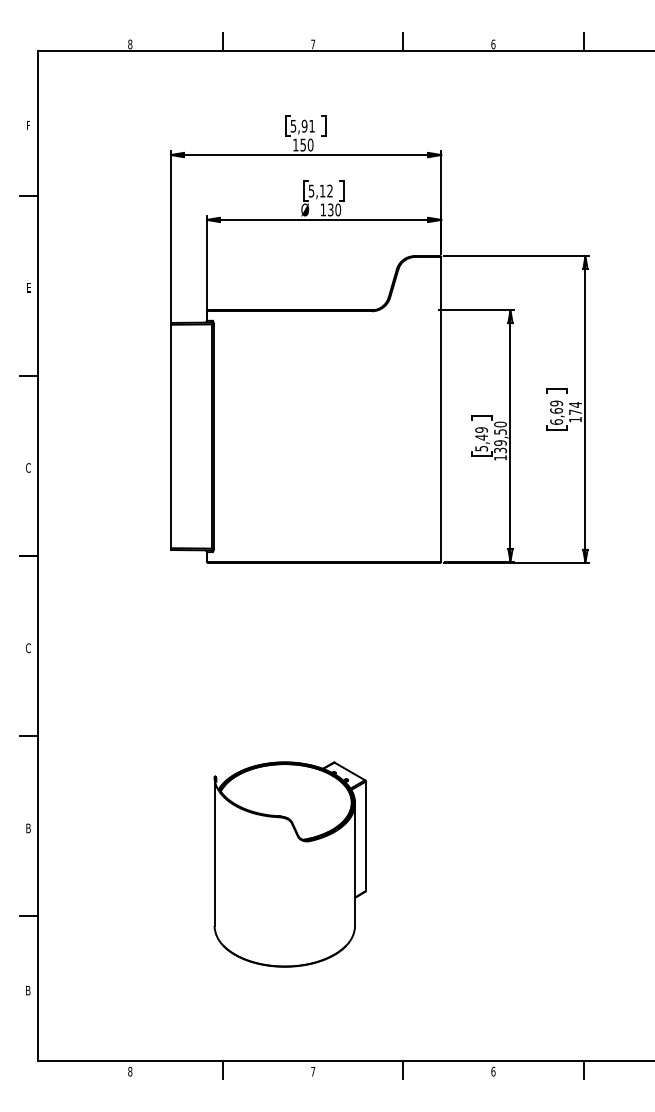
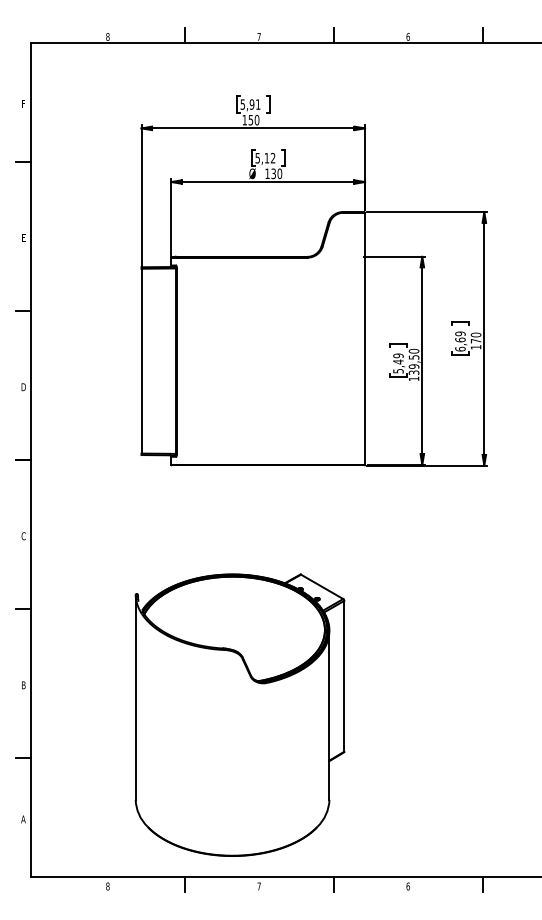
text: (575, 404) -> (476, 334), 174 -> 170
text: (28, 467) -> (23, 386), C -> D
part: (290, 864) -> (240, 715), size x1.67
text: (27, 990) -> (22, 819), B -> A

